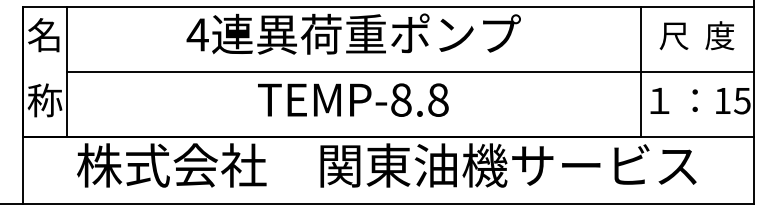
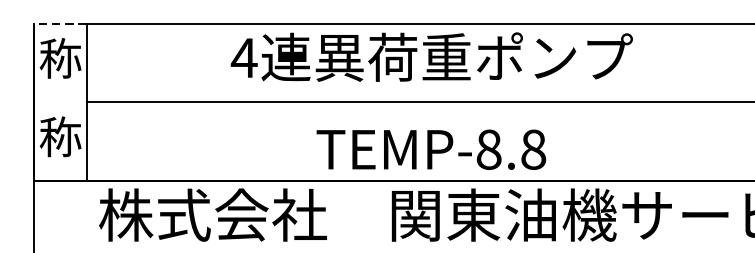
line: (45, 6) -> (61, 23), solid -> dashed
text: (44, 35) -> (59, 58), 名 -> 称
text: (353, 99) -> (431, 148), moved

